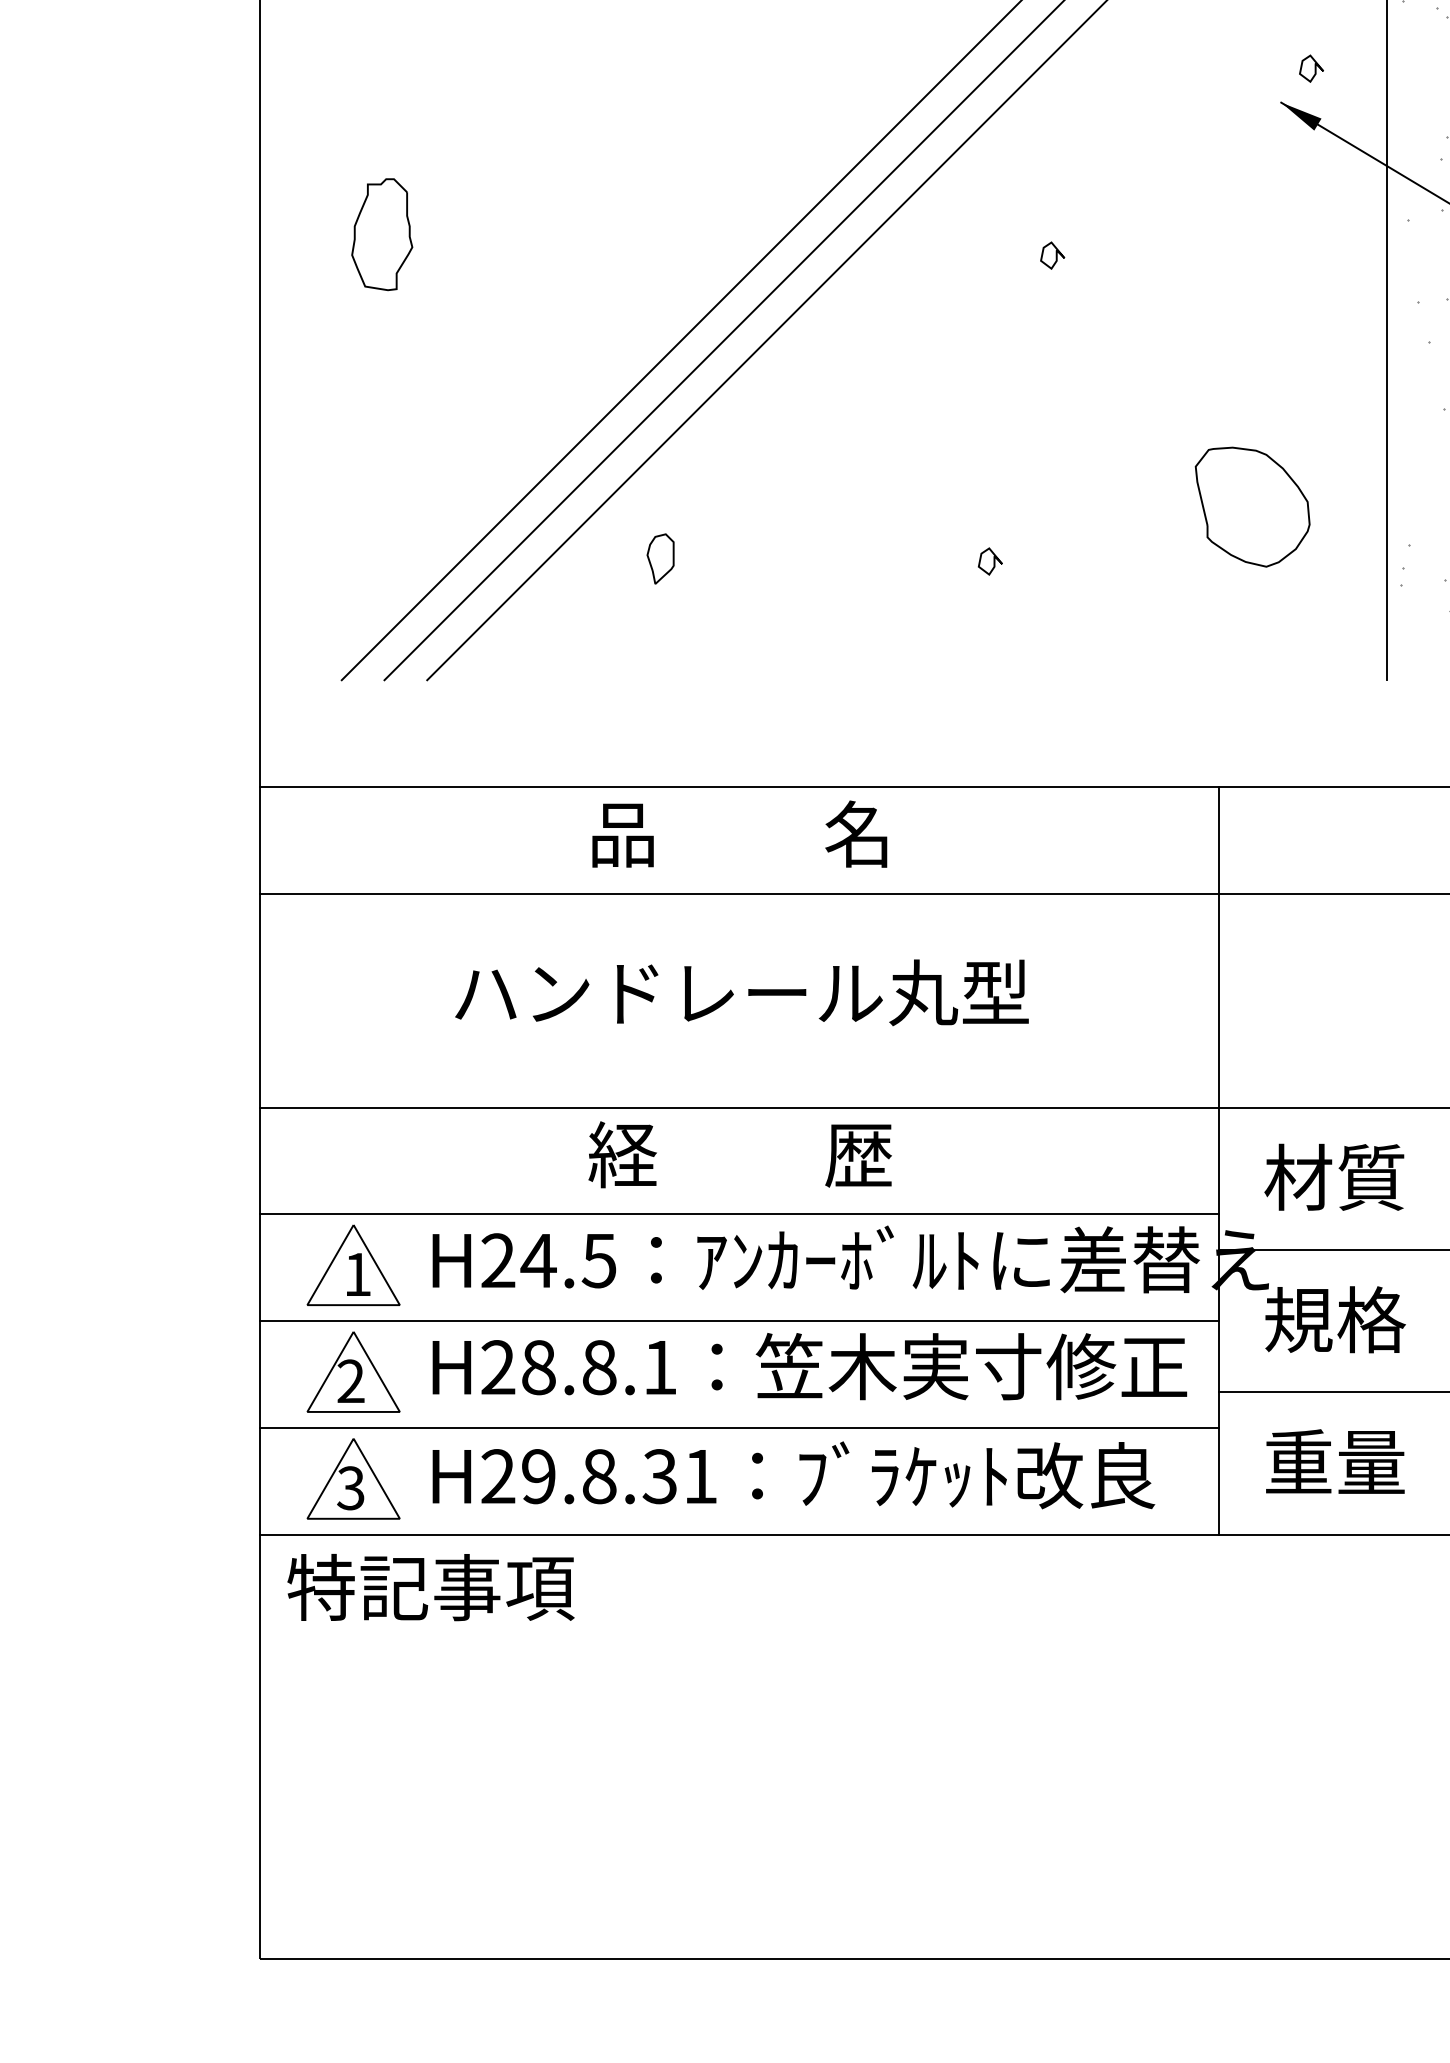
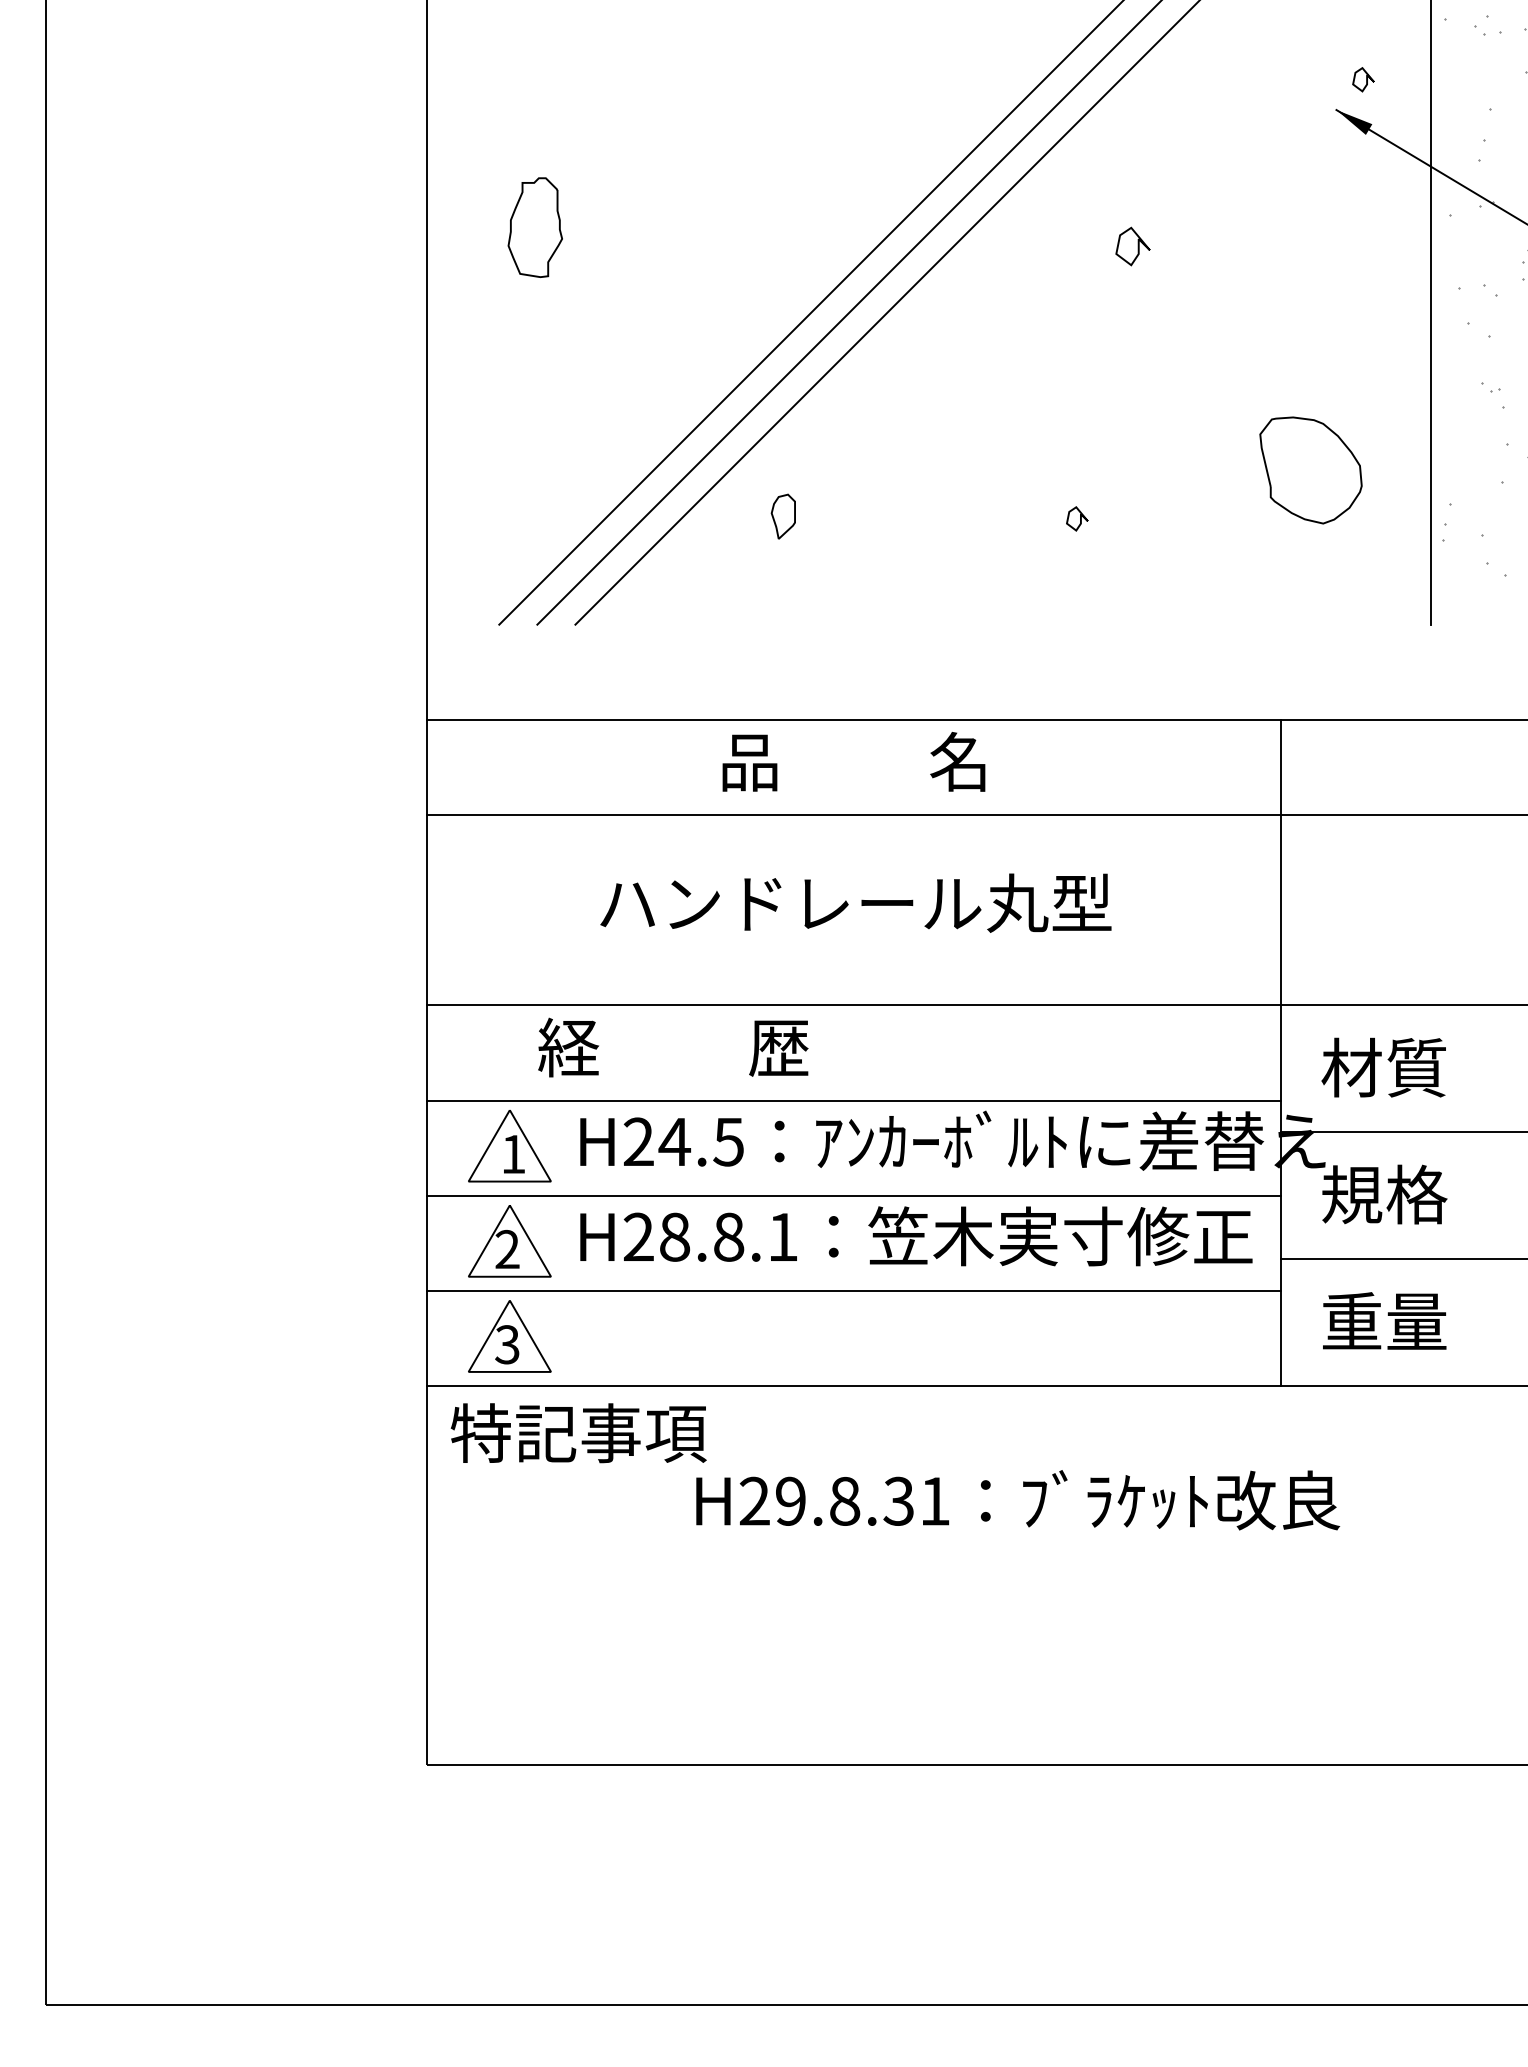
part: (1052, 254) -> (1132, 245), size x1.6
text: (740, 1154) -> (673, 1047), moved
text: (794, 1475) -> (1018, 1500), moved

